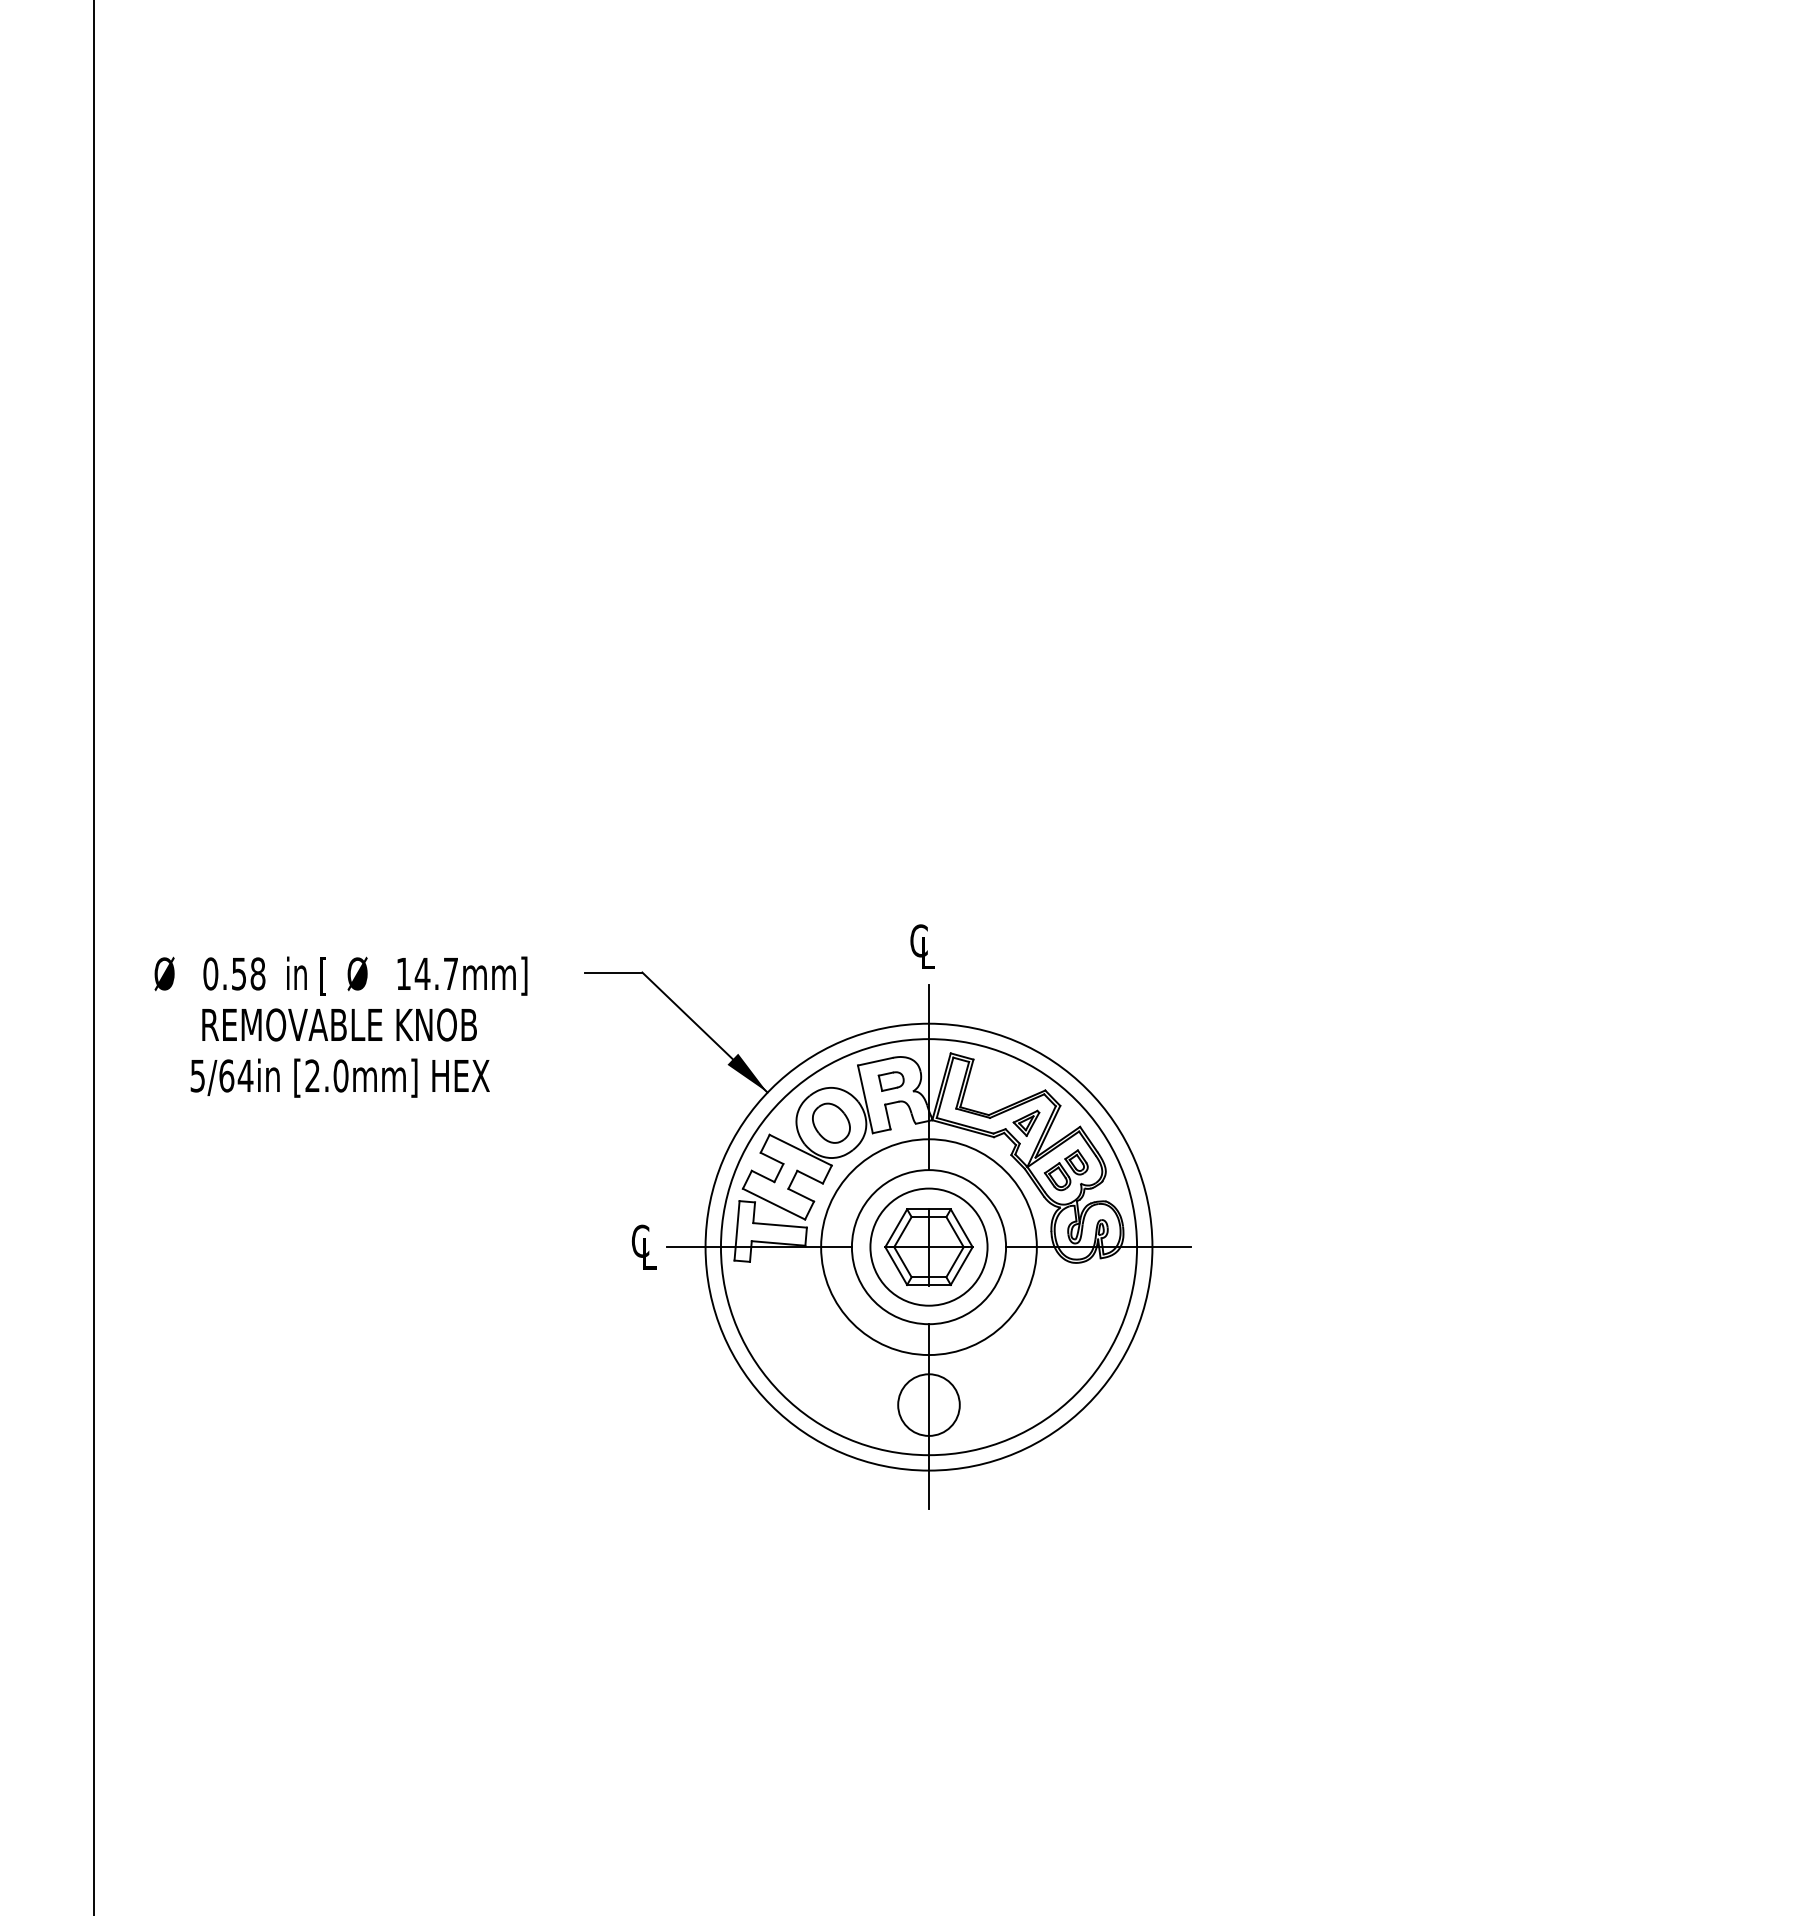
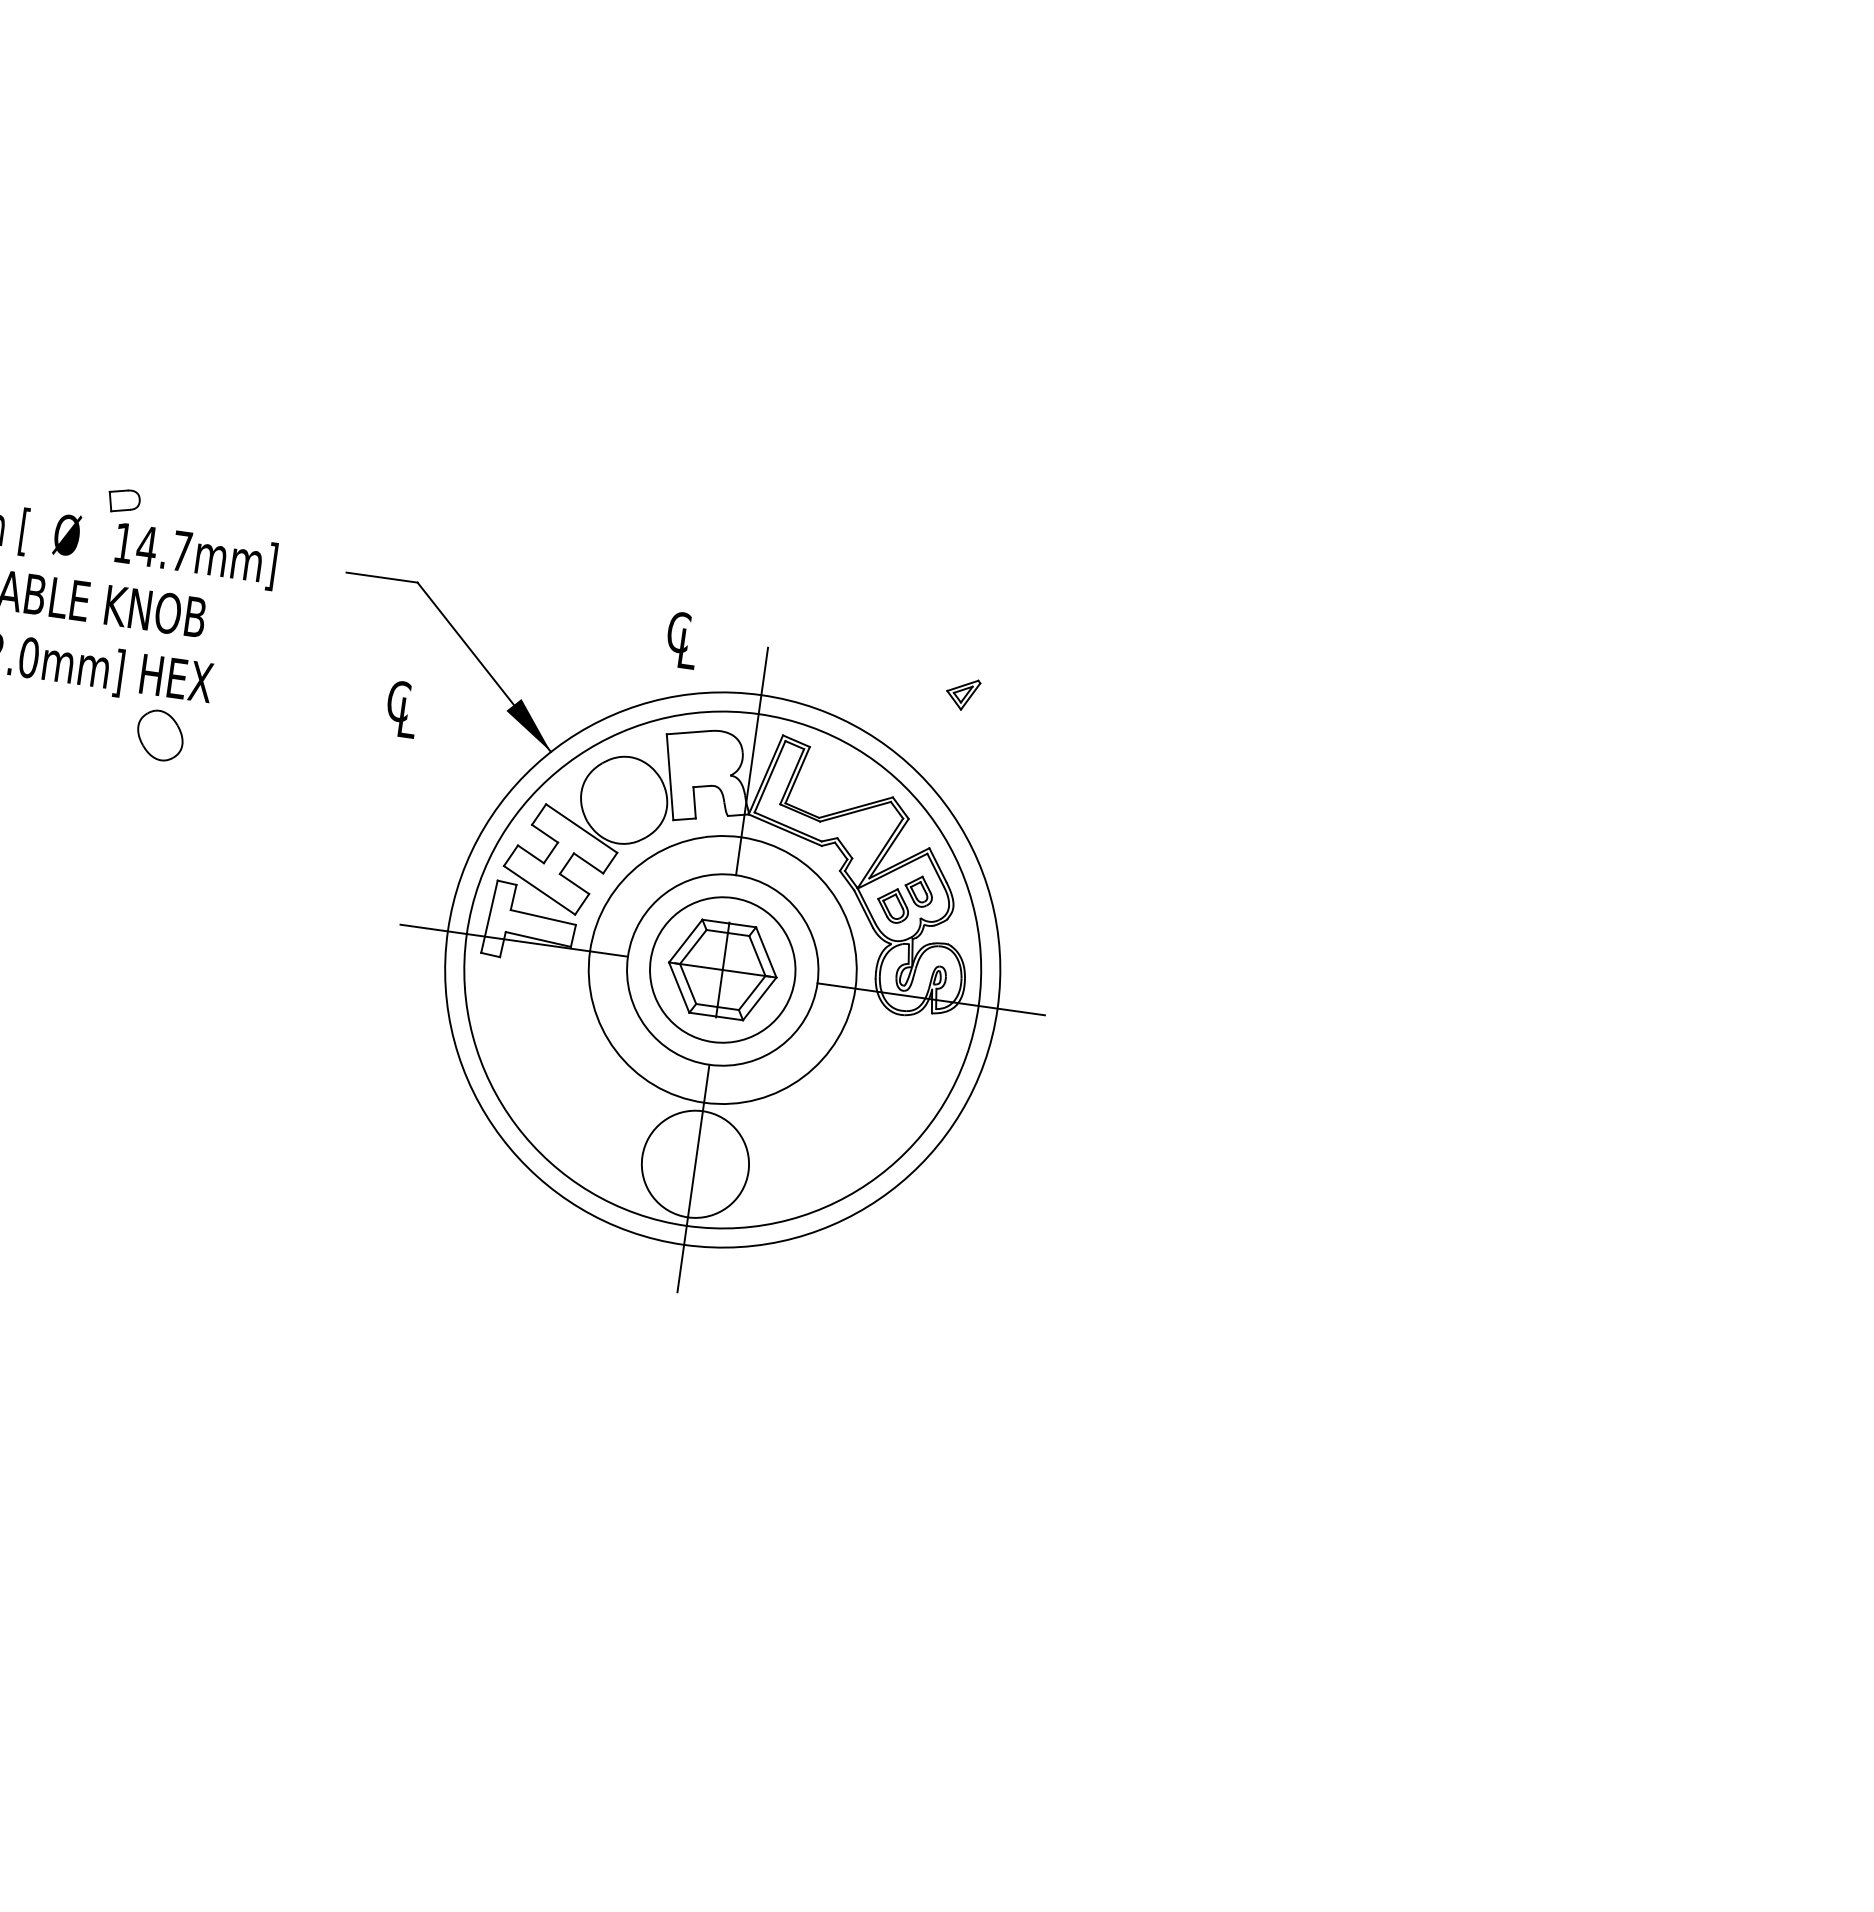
text: (922, 946) -> (681, 639), moved
part: (890, 1081) -> (123, 501), moved
part: (831, 1122) -> (160, 734), moved
part: (1026, 1122) -> (962, 693), moved
text: (643, 1246) -> (401, 708), moved
circle: (928, 1404) -> (694, 1163), size x1.4

